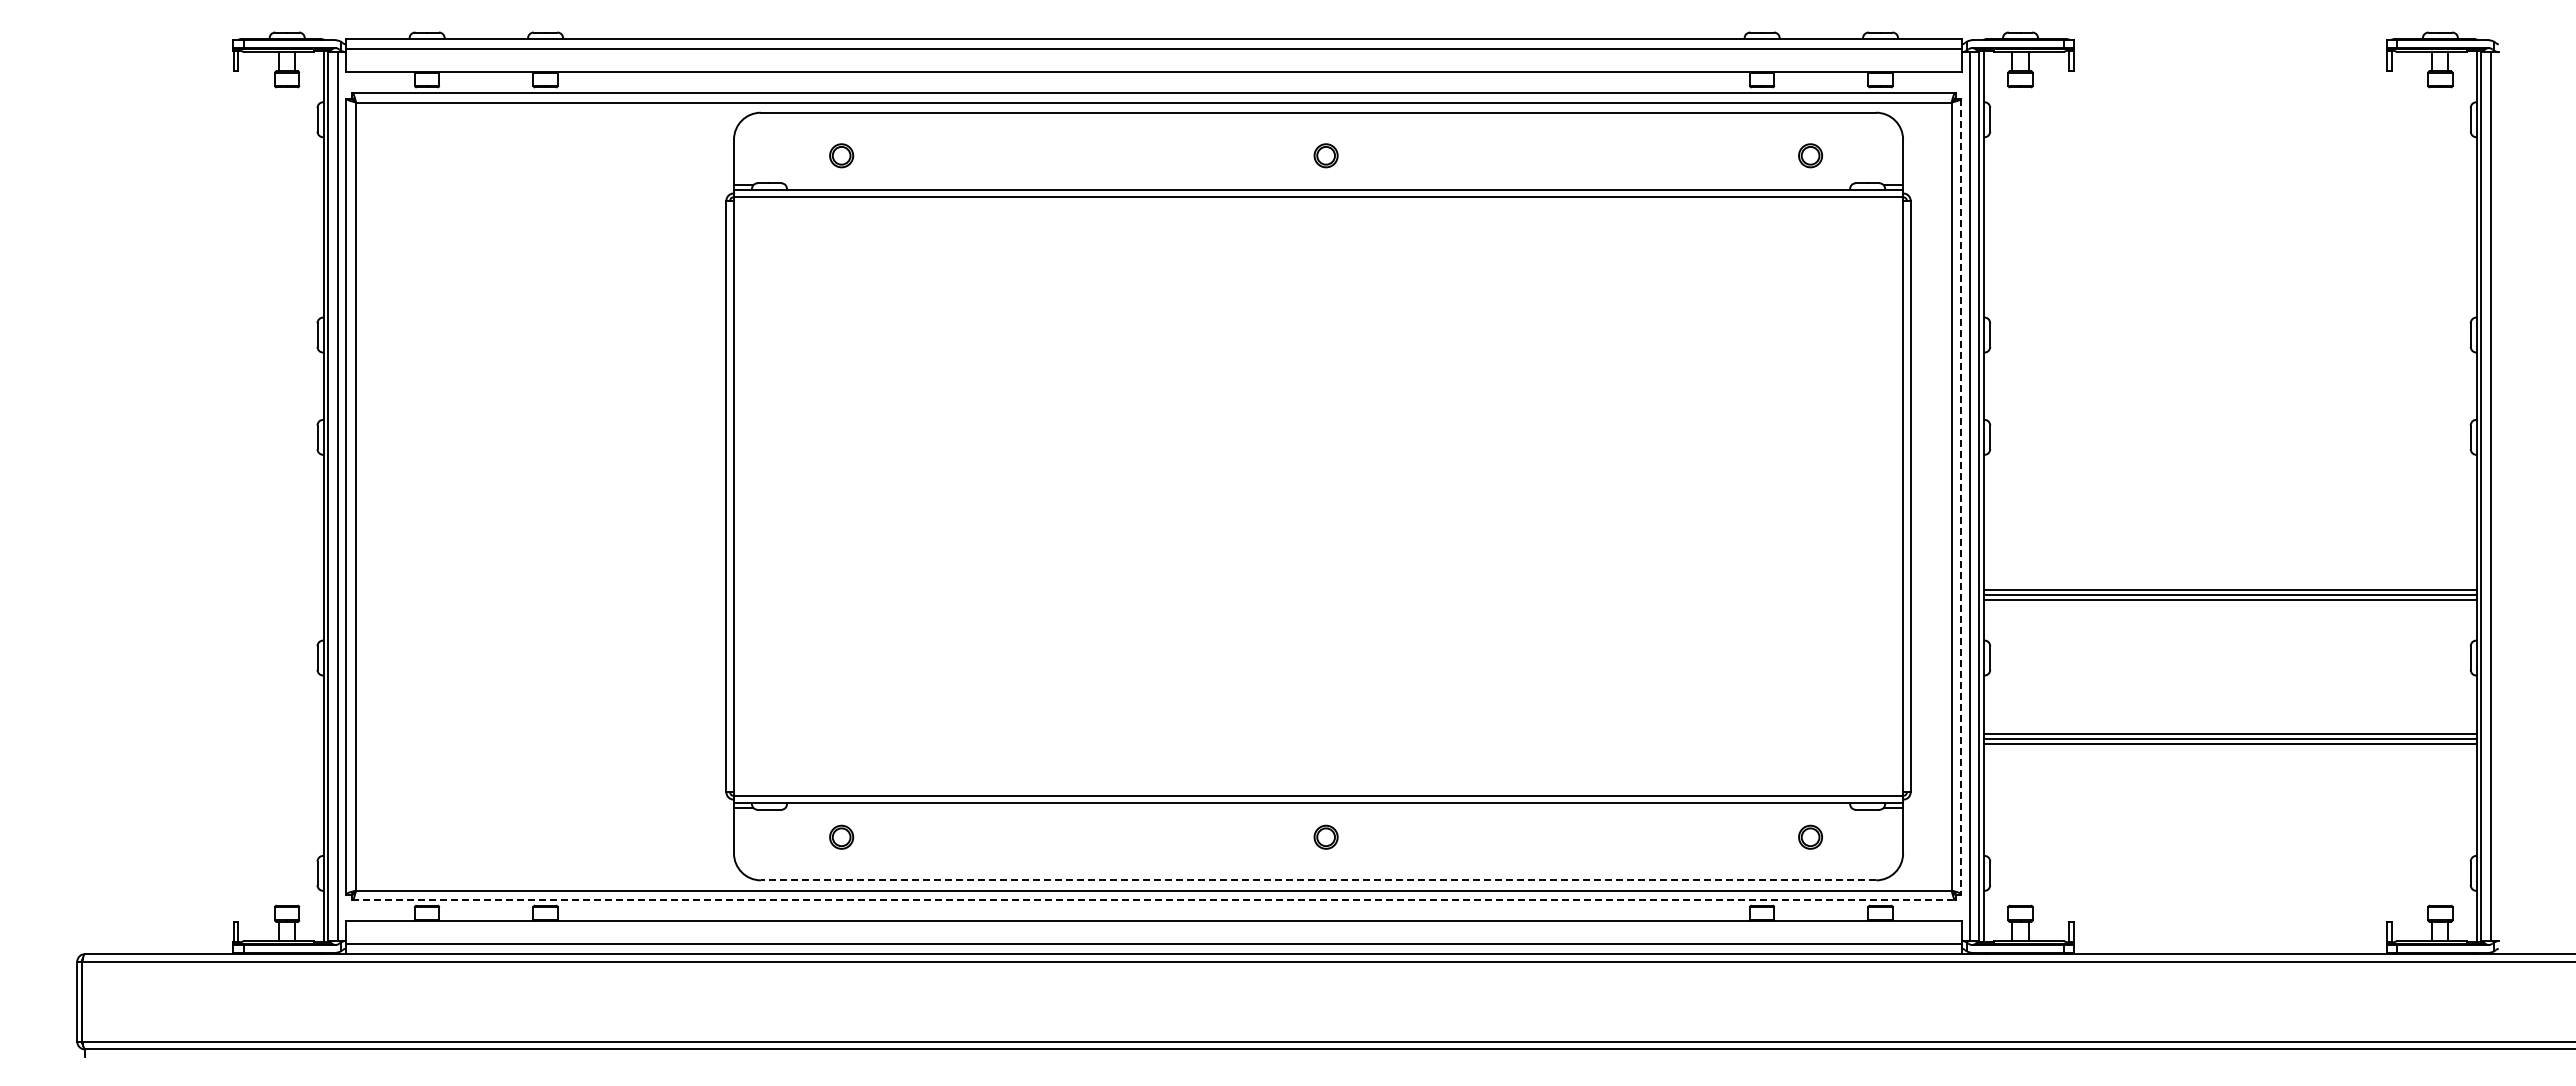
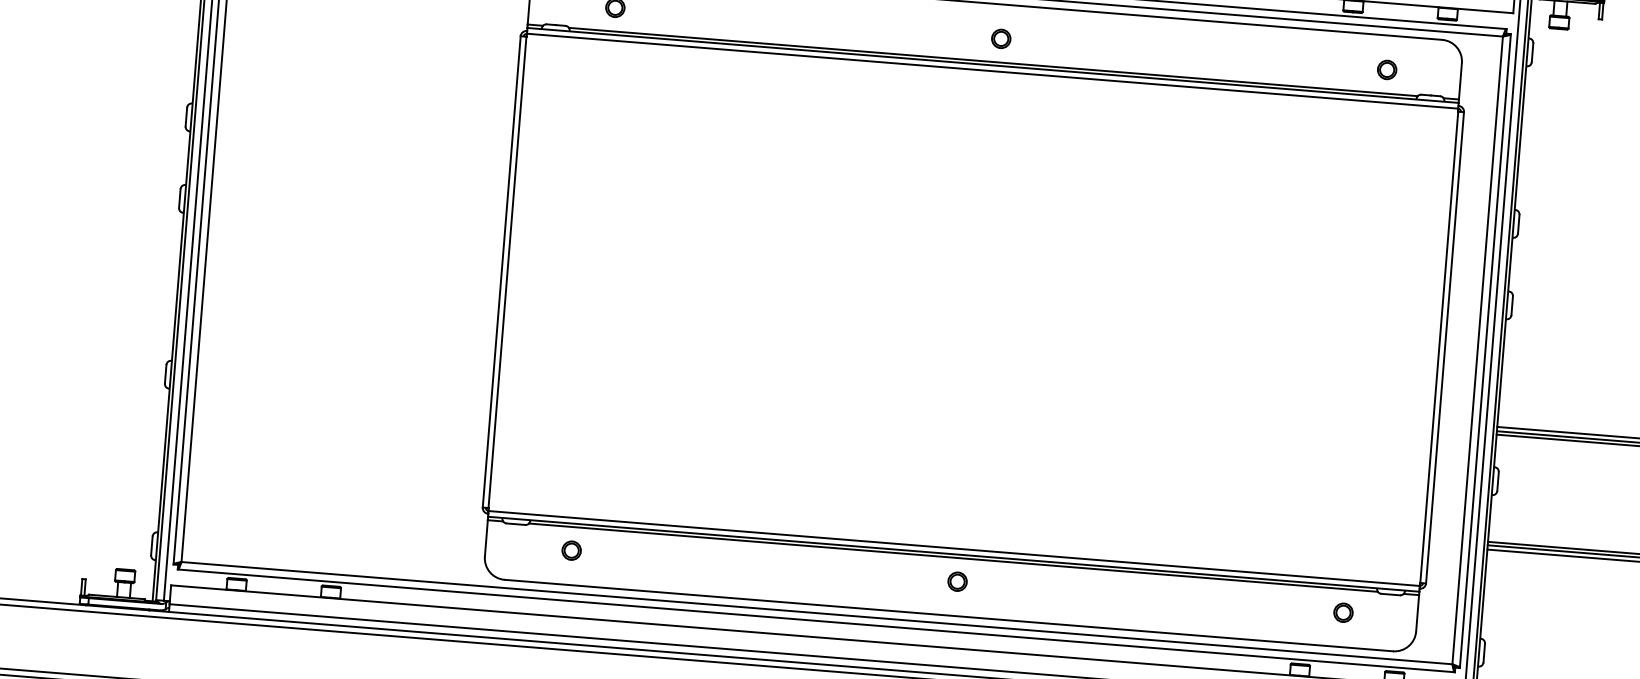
line: (1318, 185) -> (993, 62), added
line: (1961, 496) -> (1485, 351), dashed -> solid
line: (1318, 807) -> (953, 557), added
line: (1318, 880) -> (948, 615), dashed -> solid
line: (1153, 900) -> (816, 621), dashed -> solid

